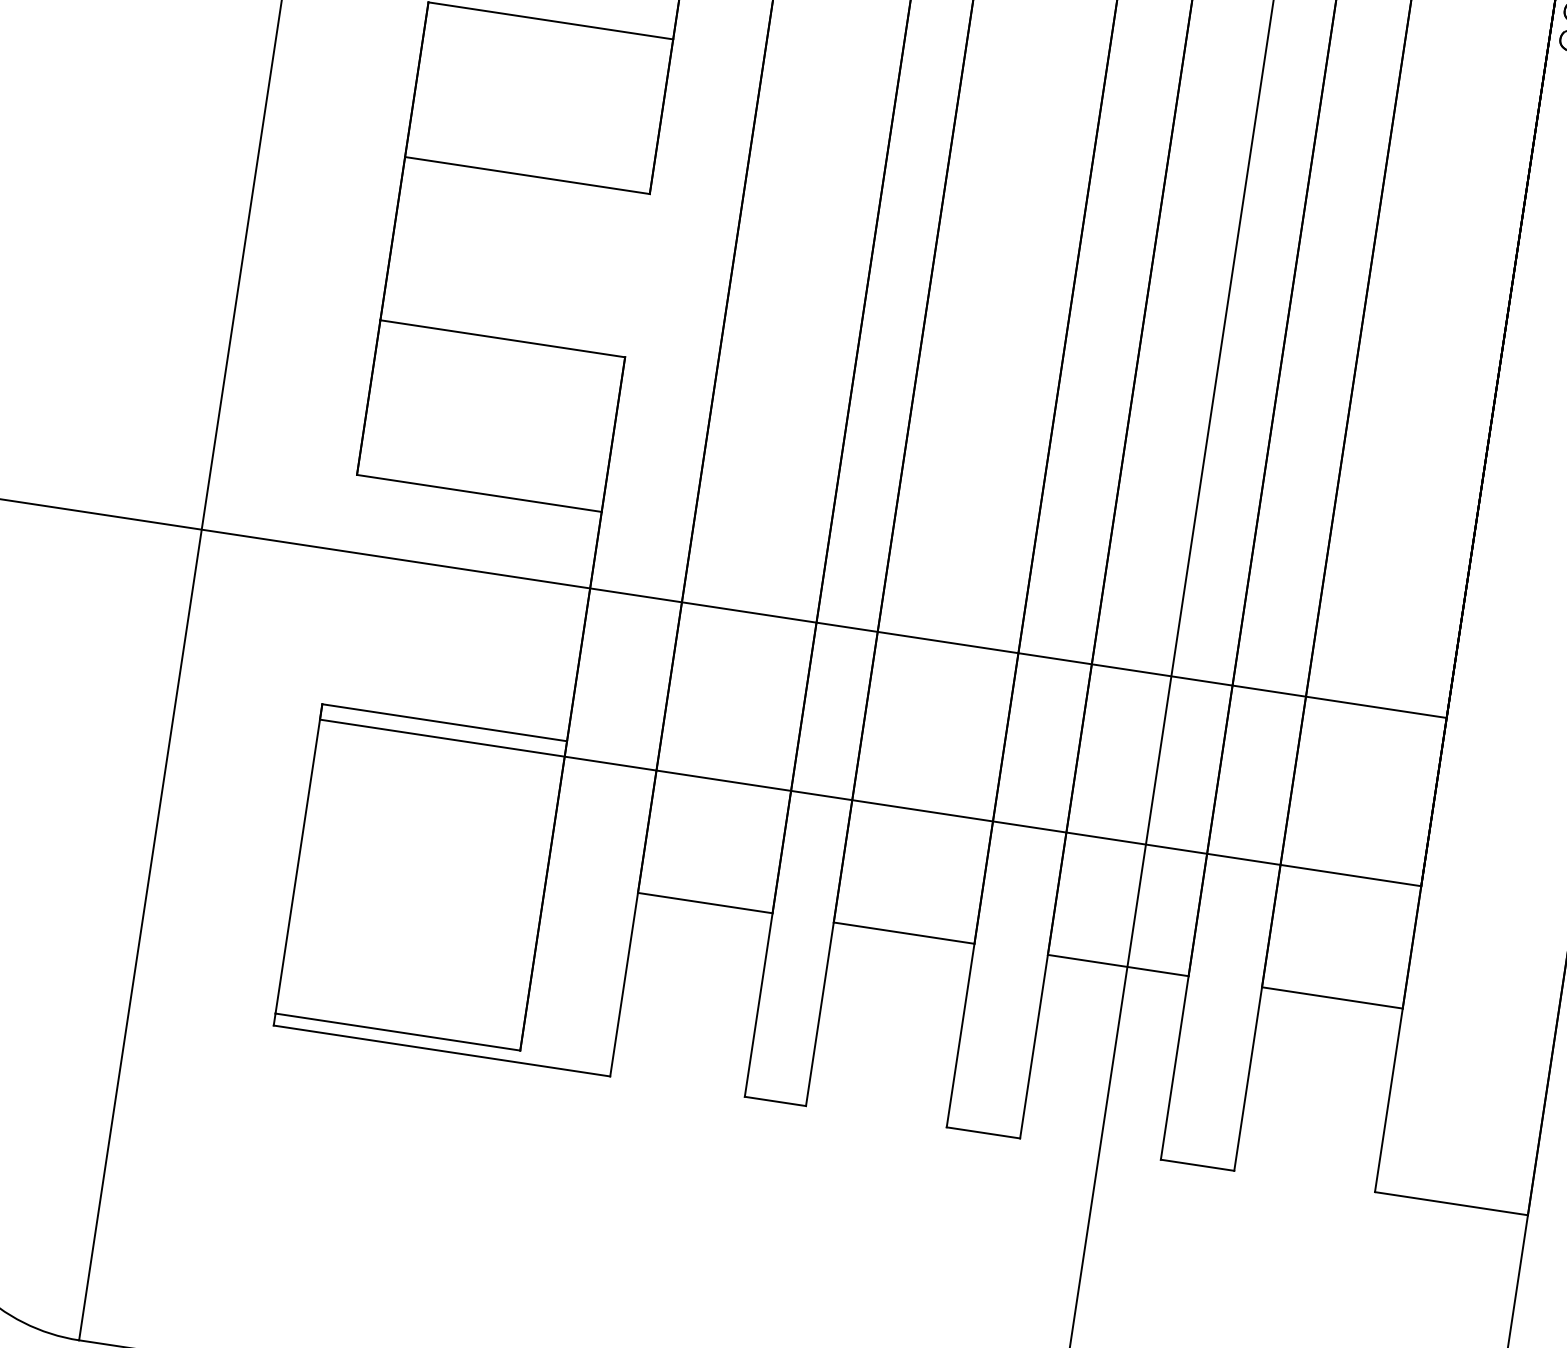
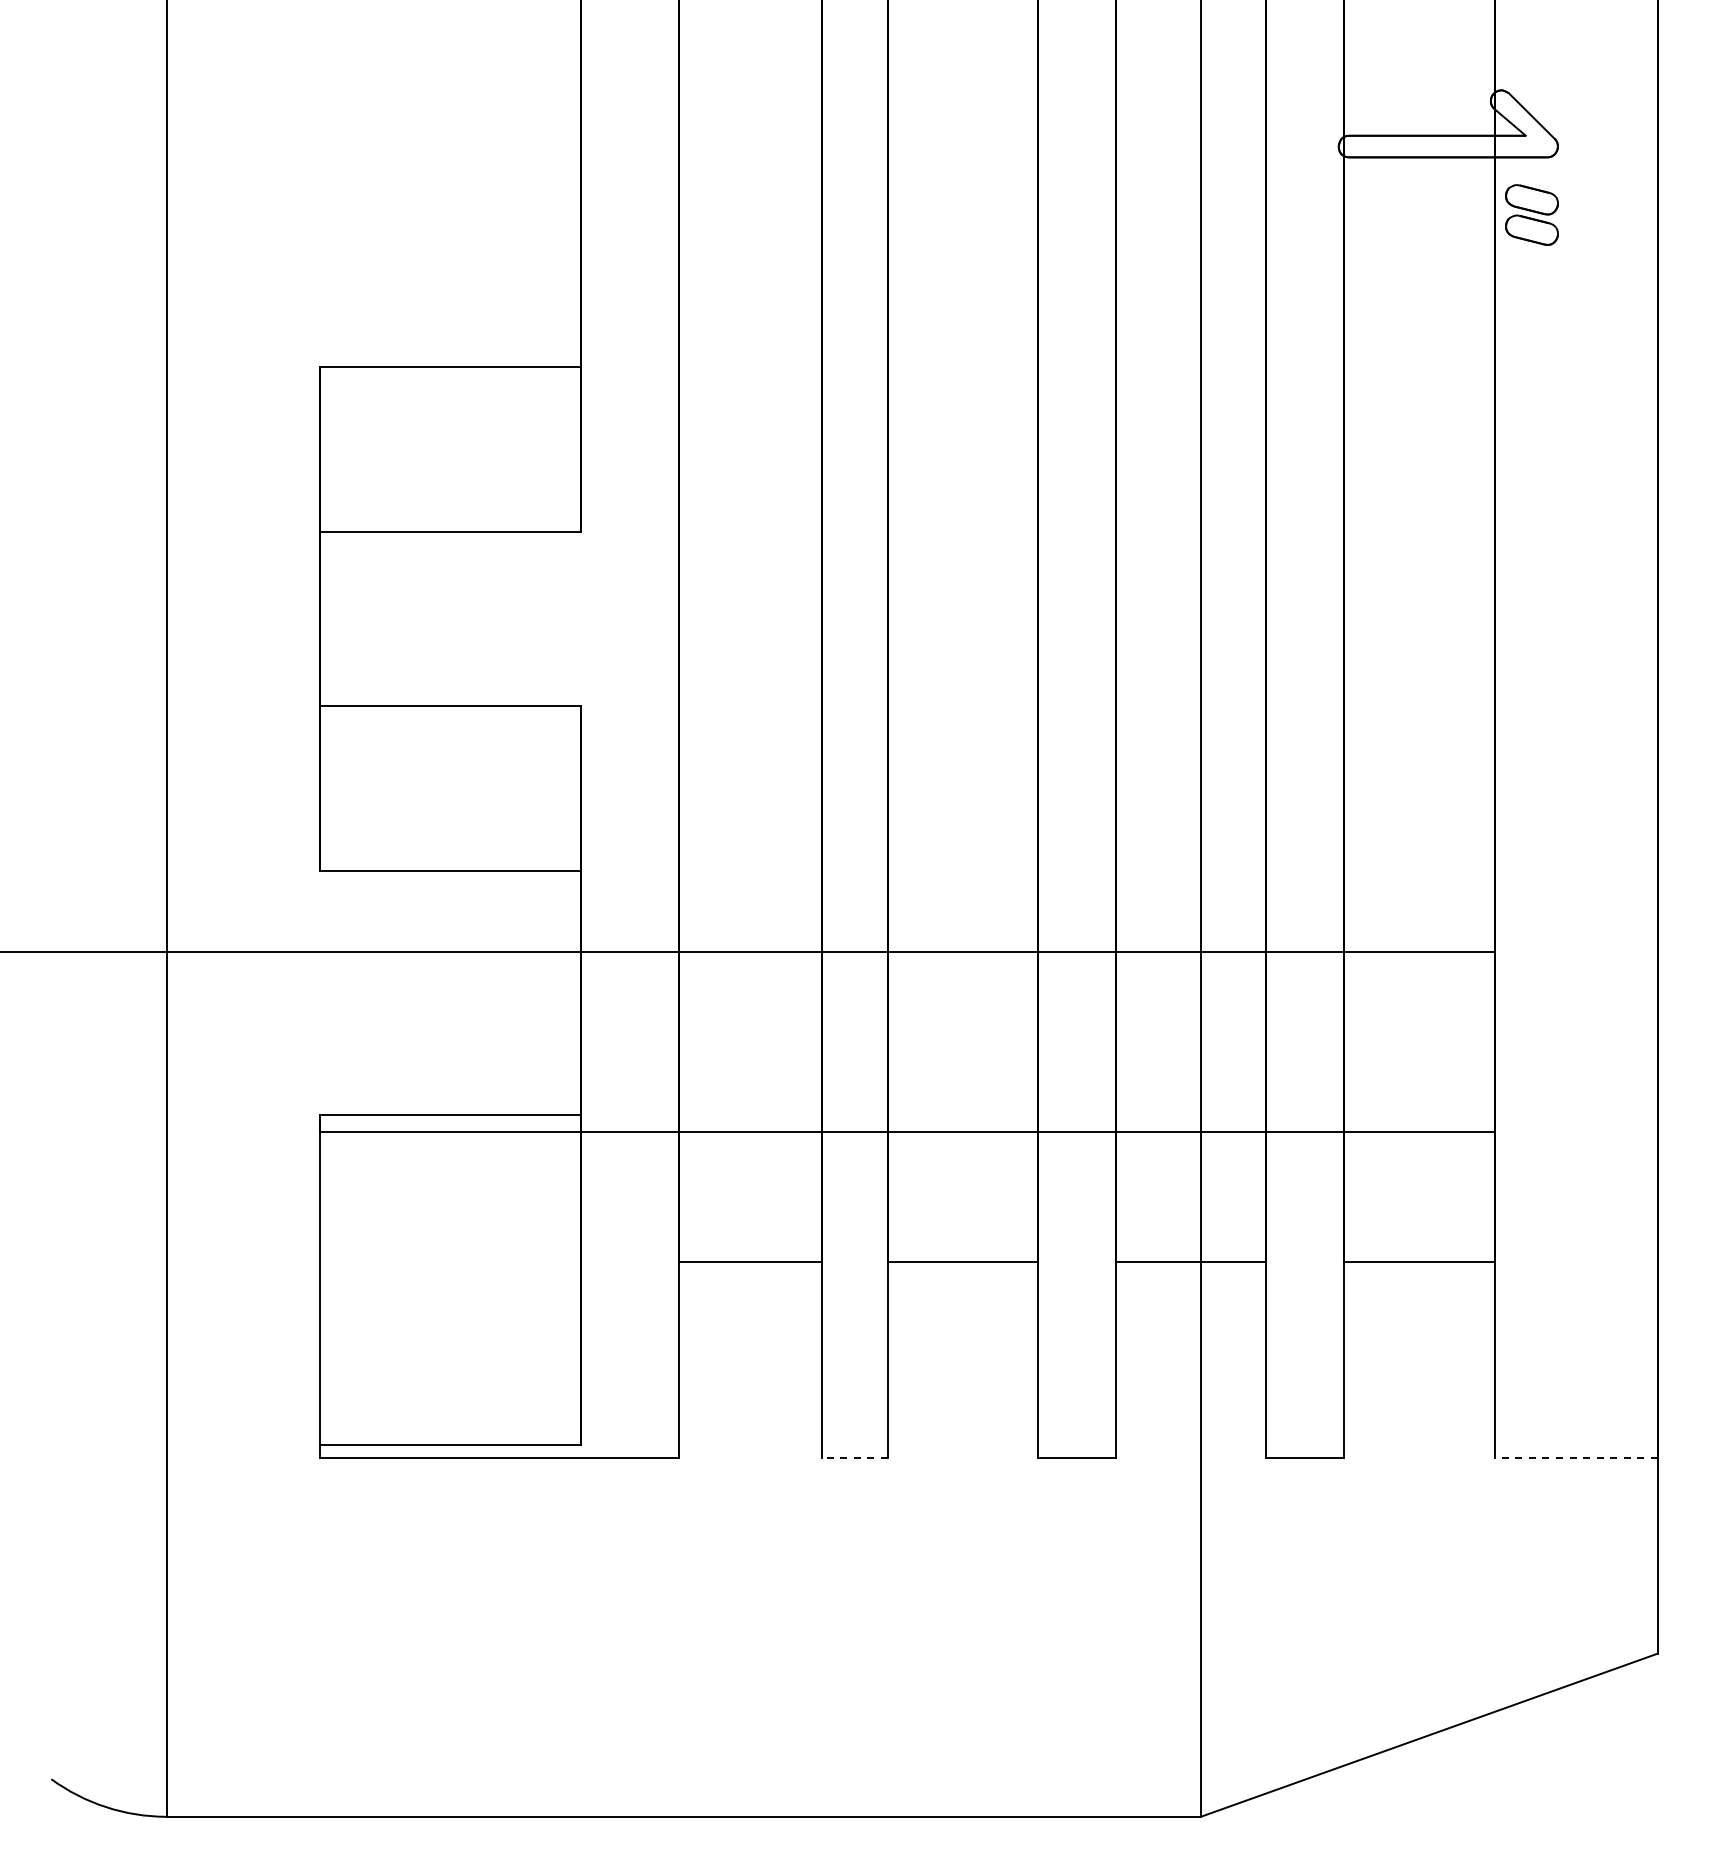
line: (775, 1101) -> (855, 1457), solid -> dashed
line: (1451, 1203) -> (1576, 1457), solid -> dashed

